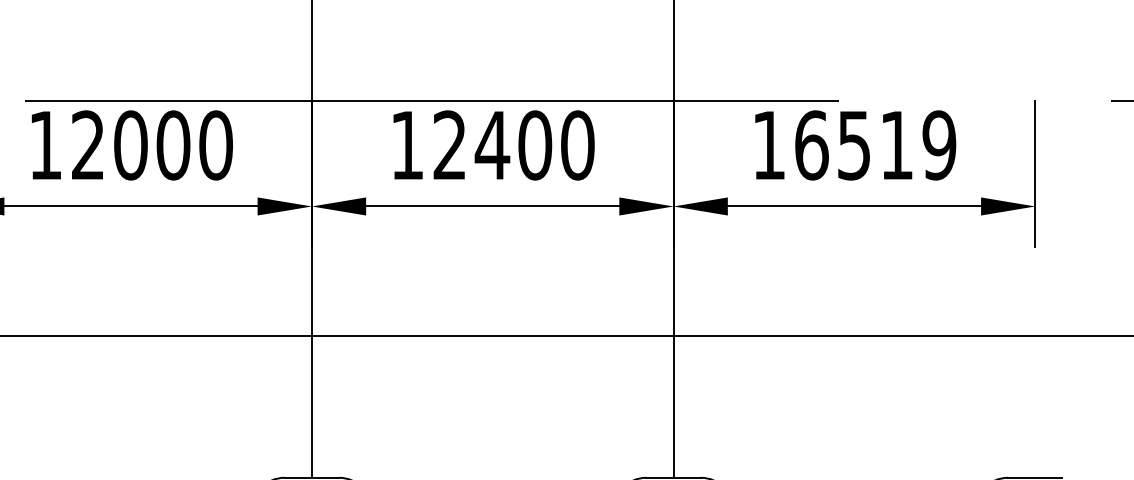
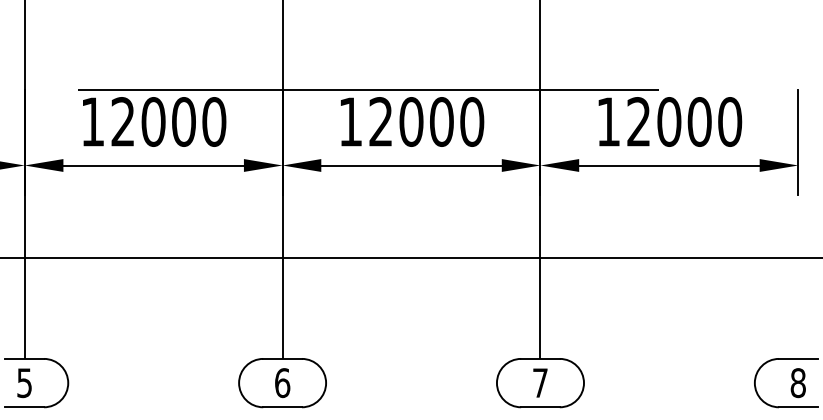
text: (491, 144) -> (410, 121), 12400 -> 12000
text: (875, 144) -> (684, 121), 16519 -> 12000

